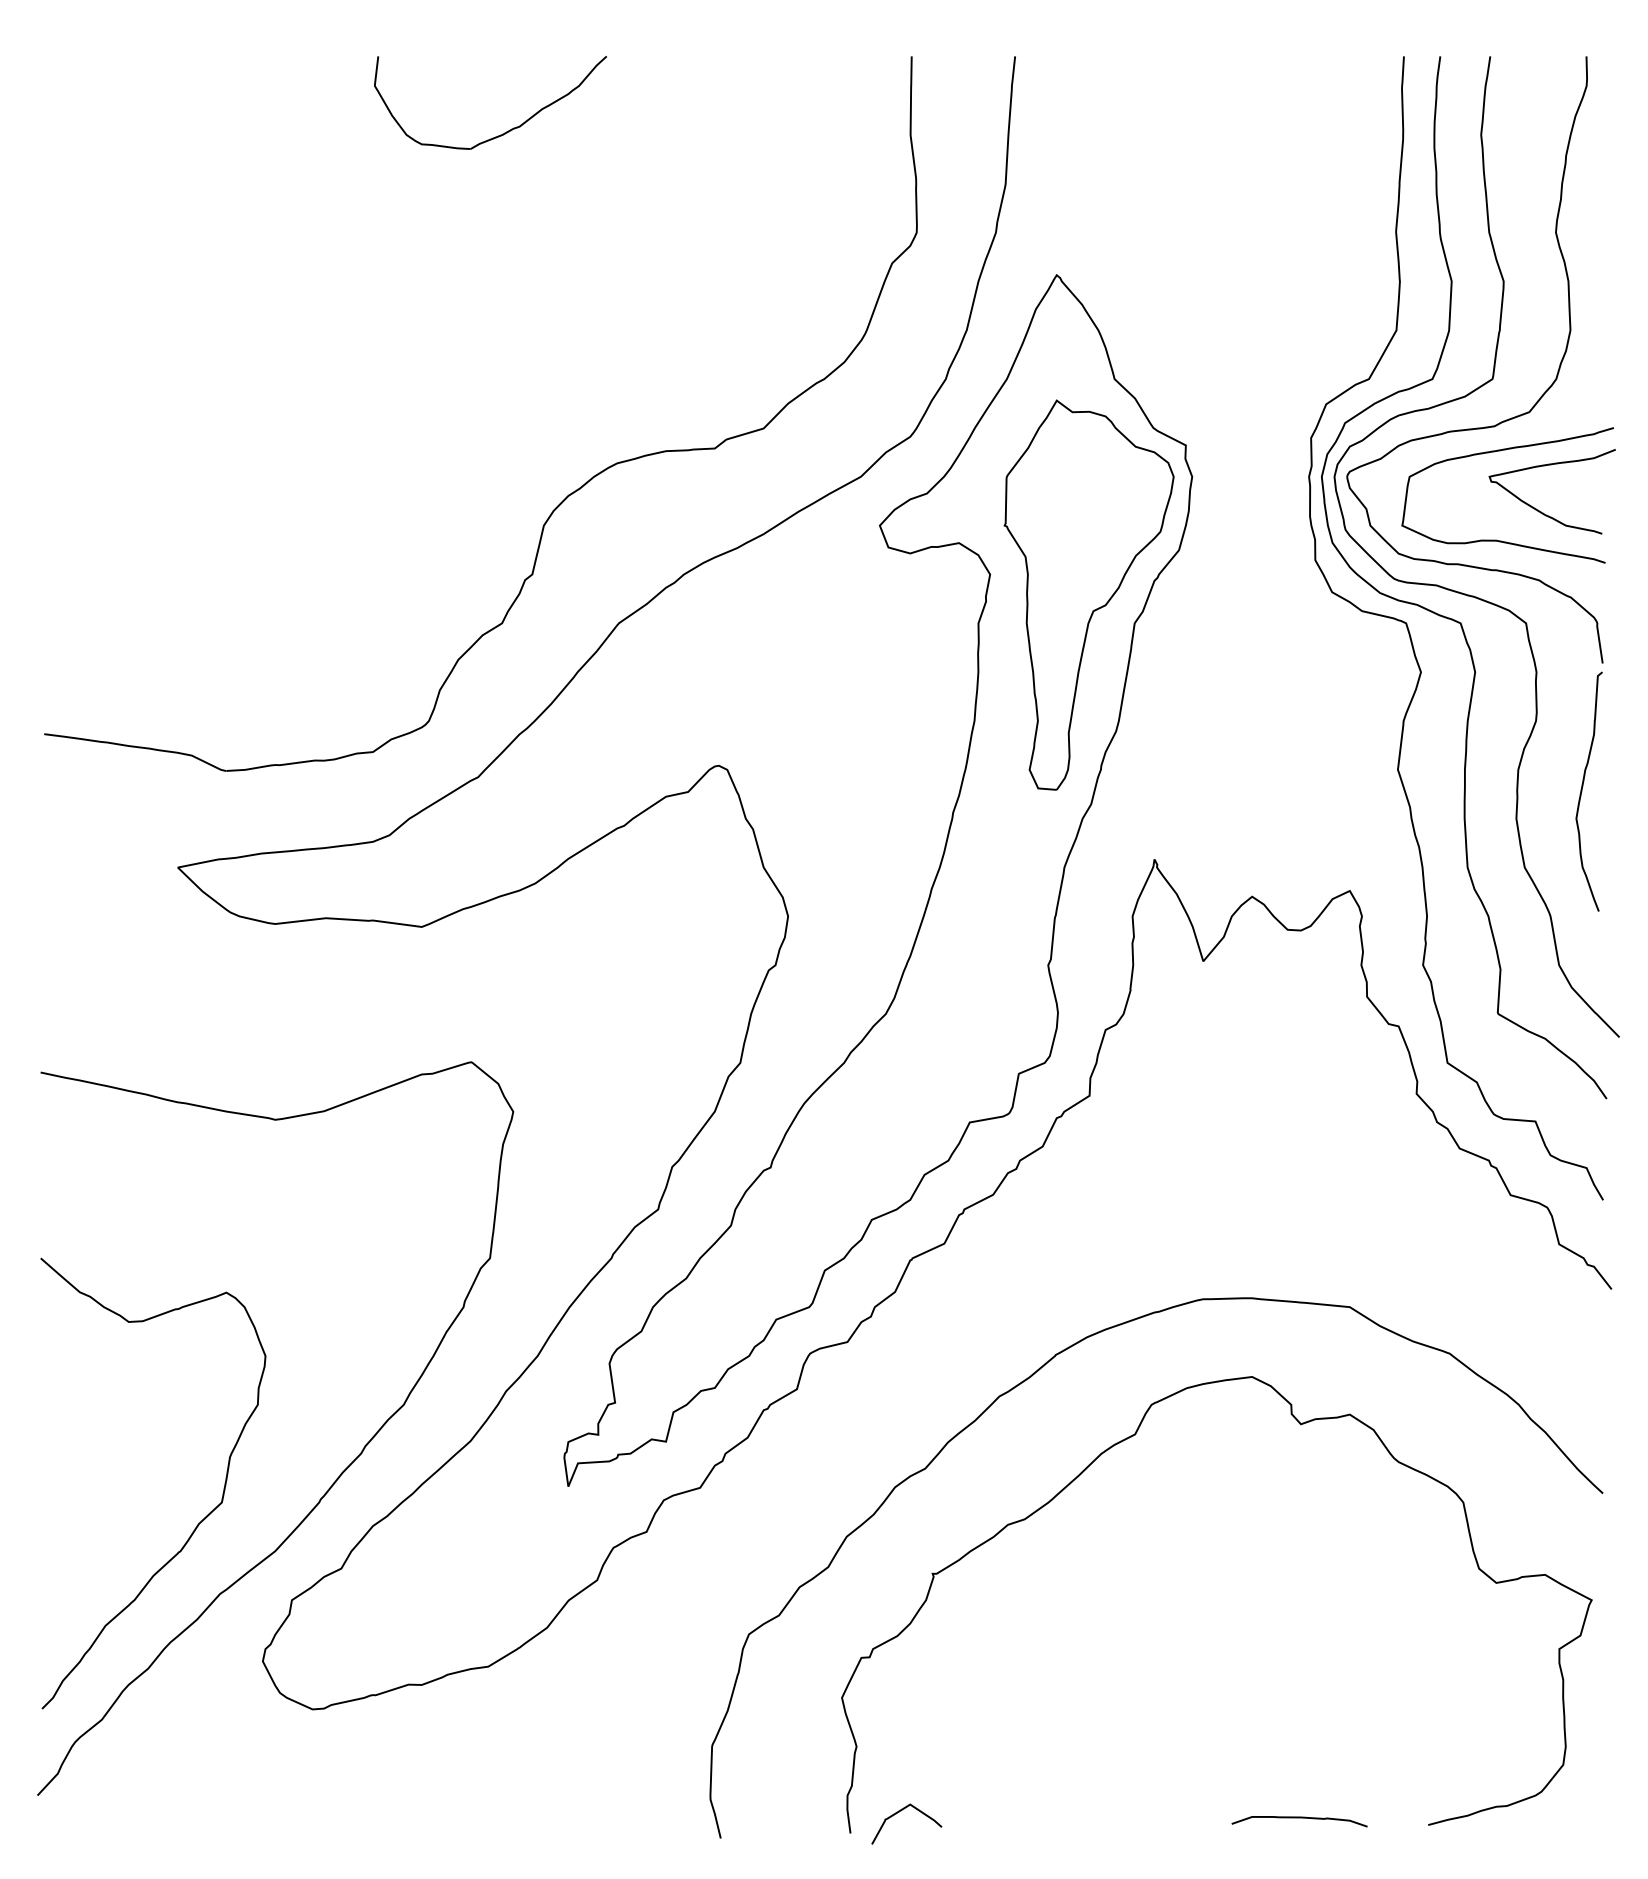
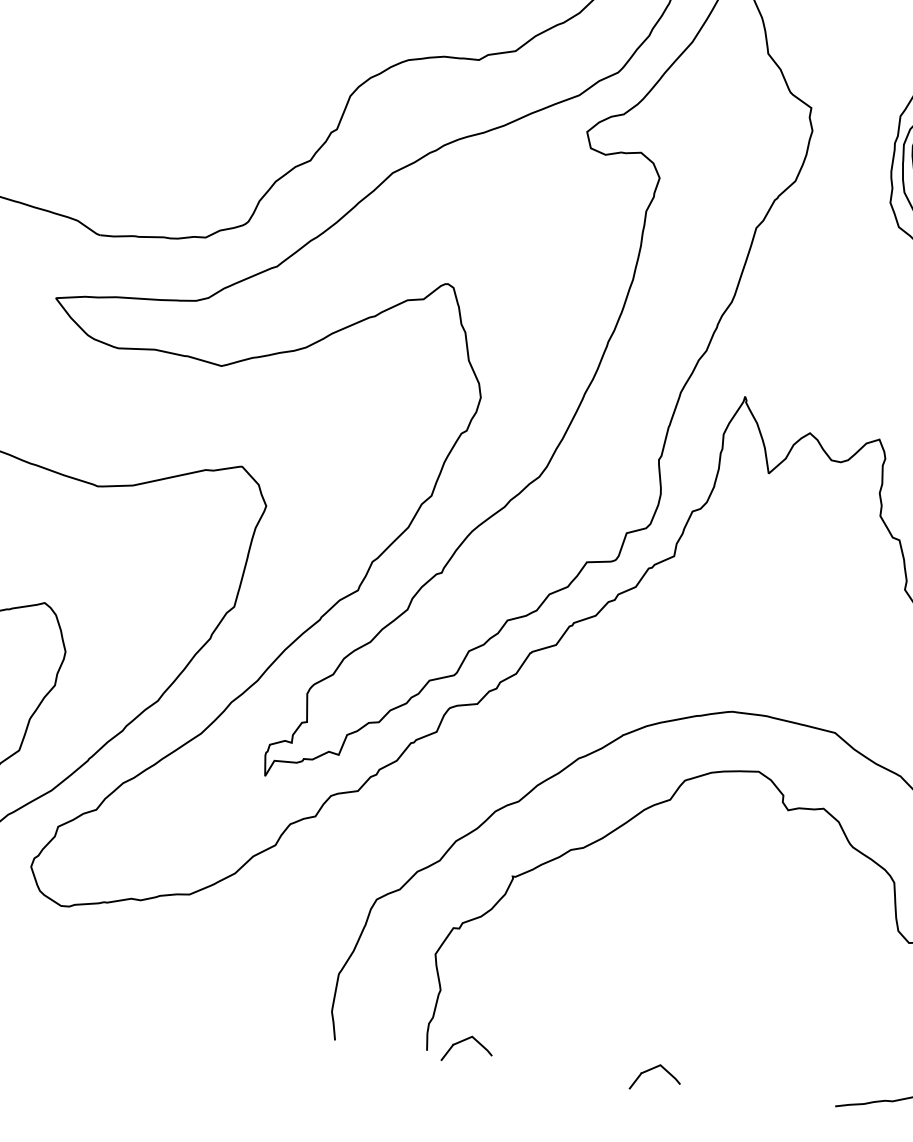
part: (1088, 594) -> (726, 202), removed
curve: (1168, 1811) -> (653, 1069), added
curve: (1299, 1818) -> (745, 1088), removed

